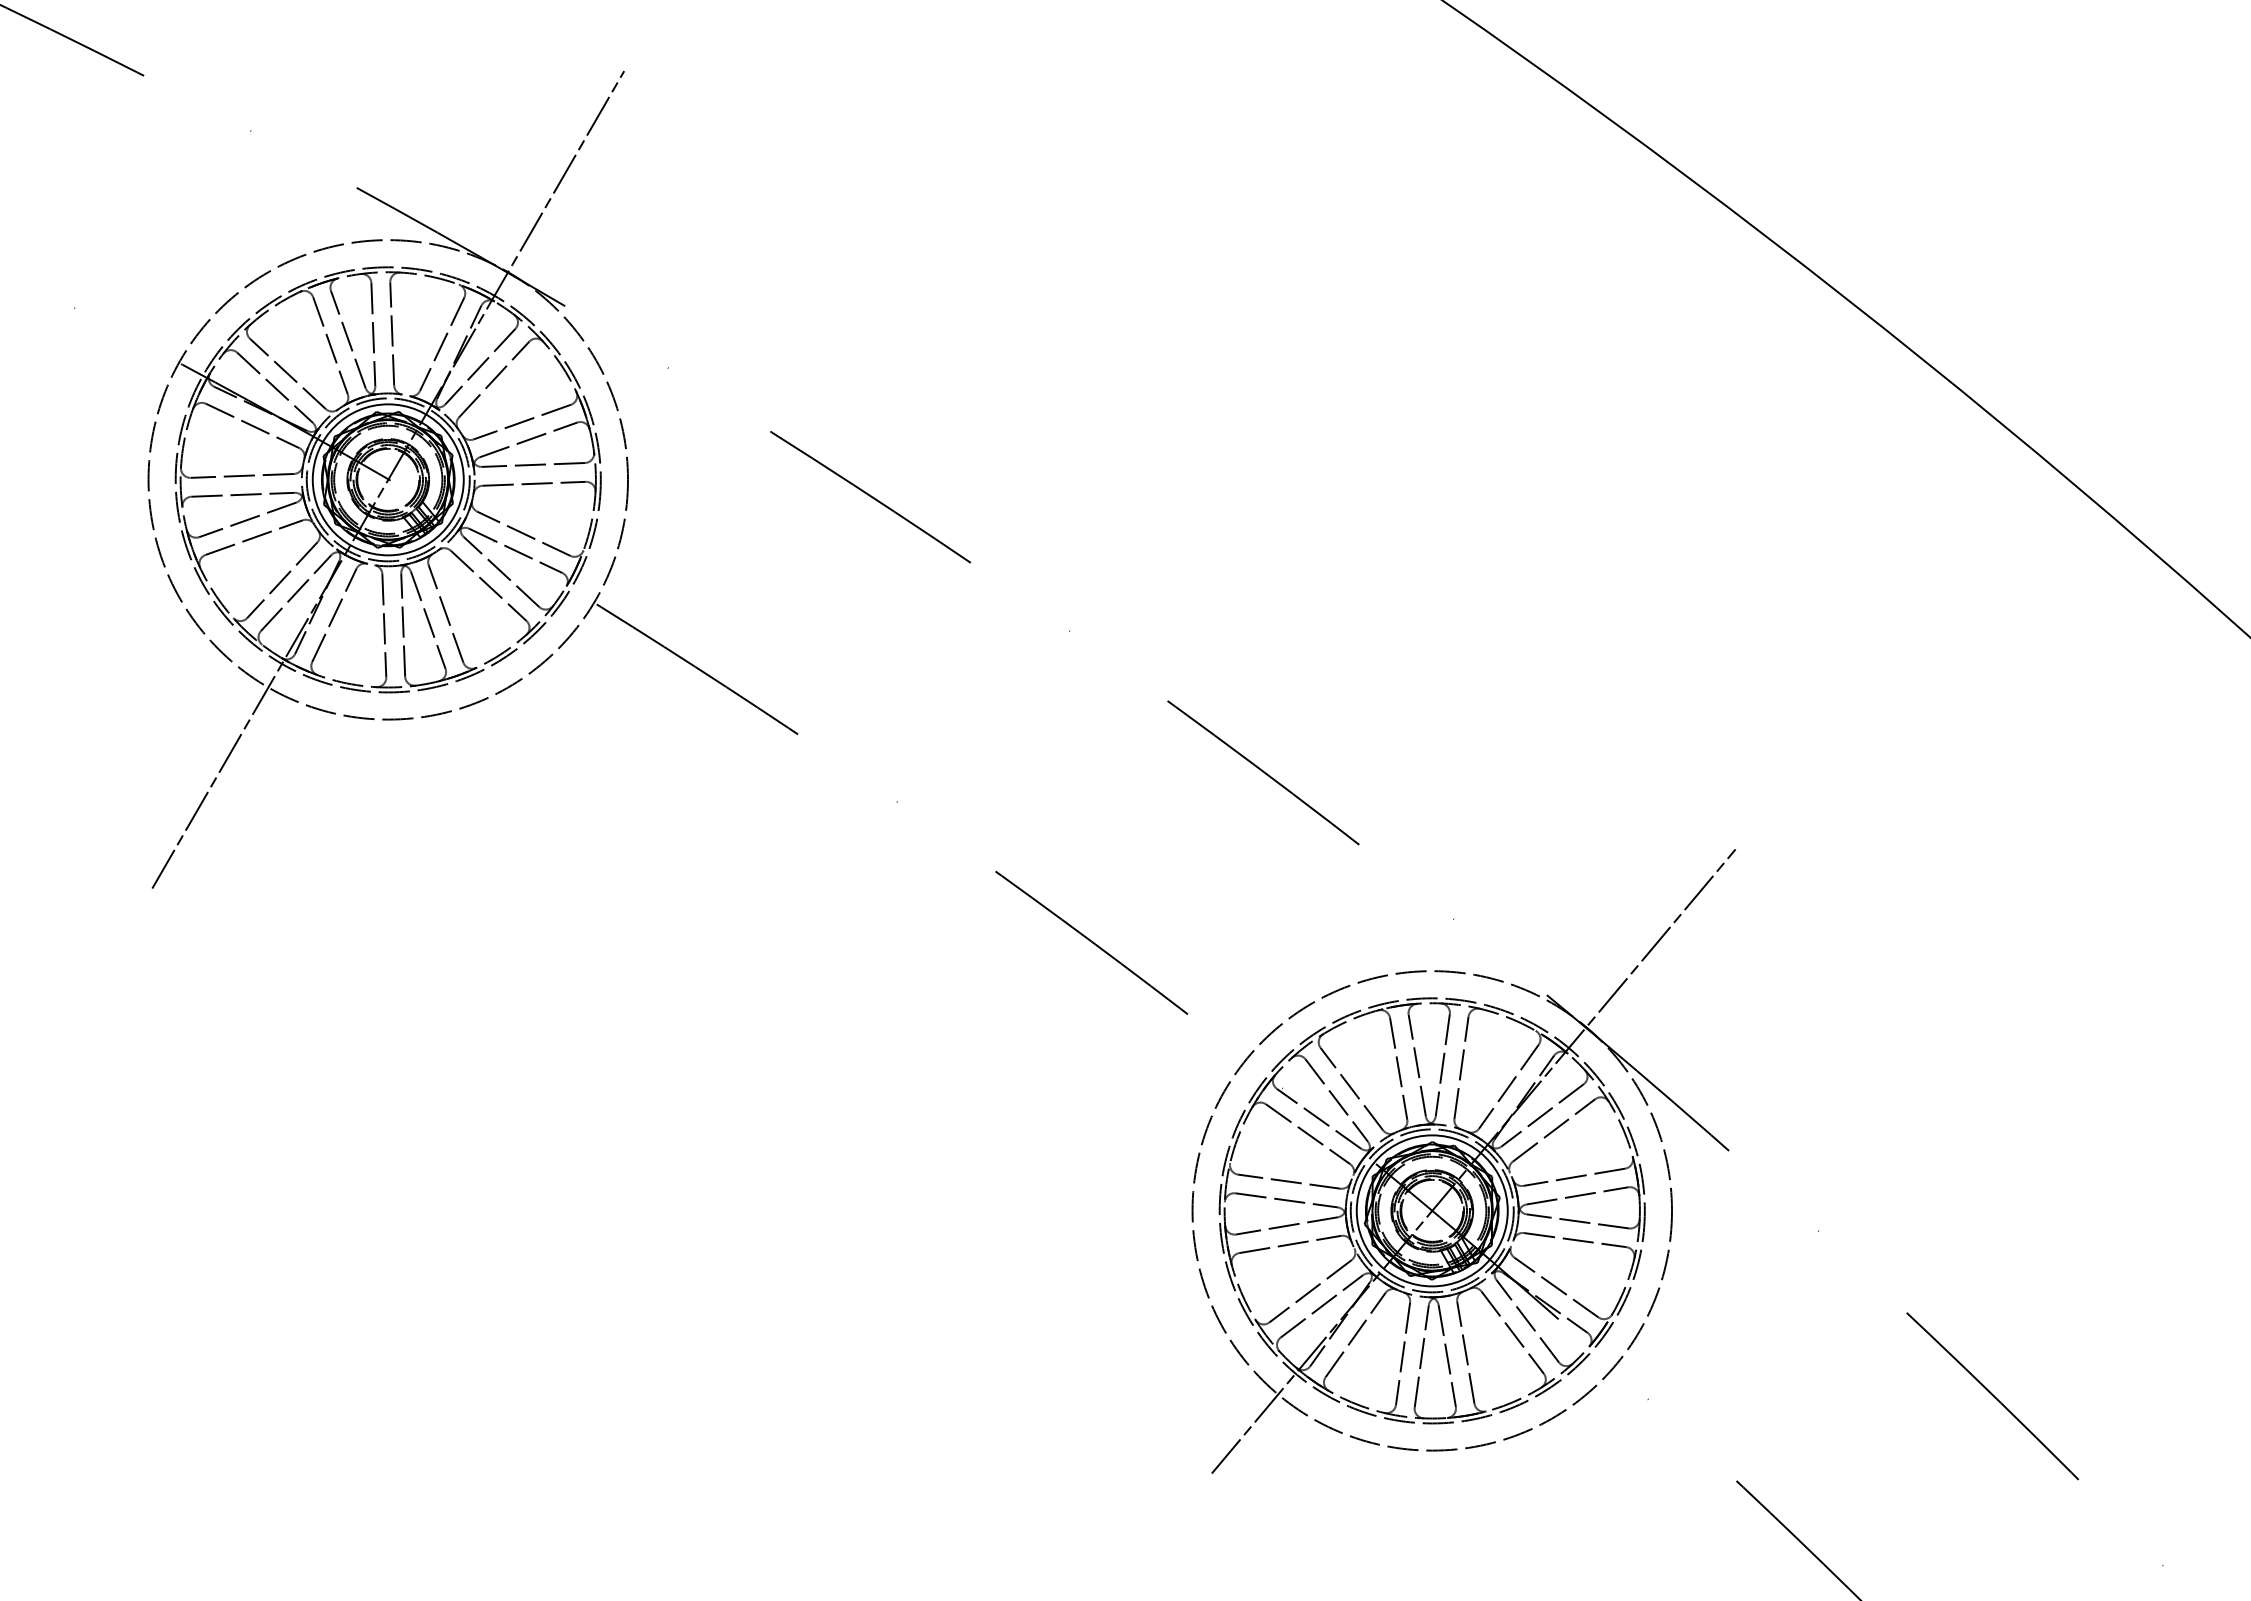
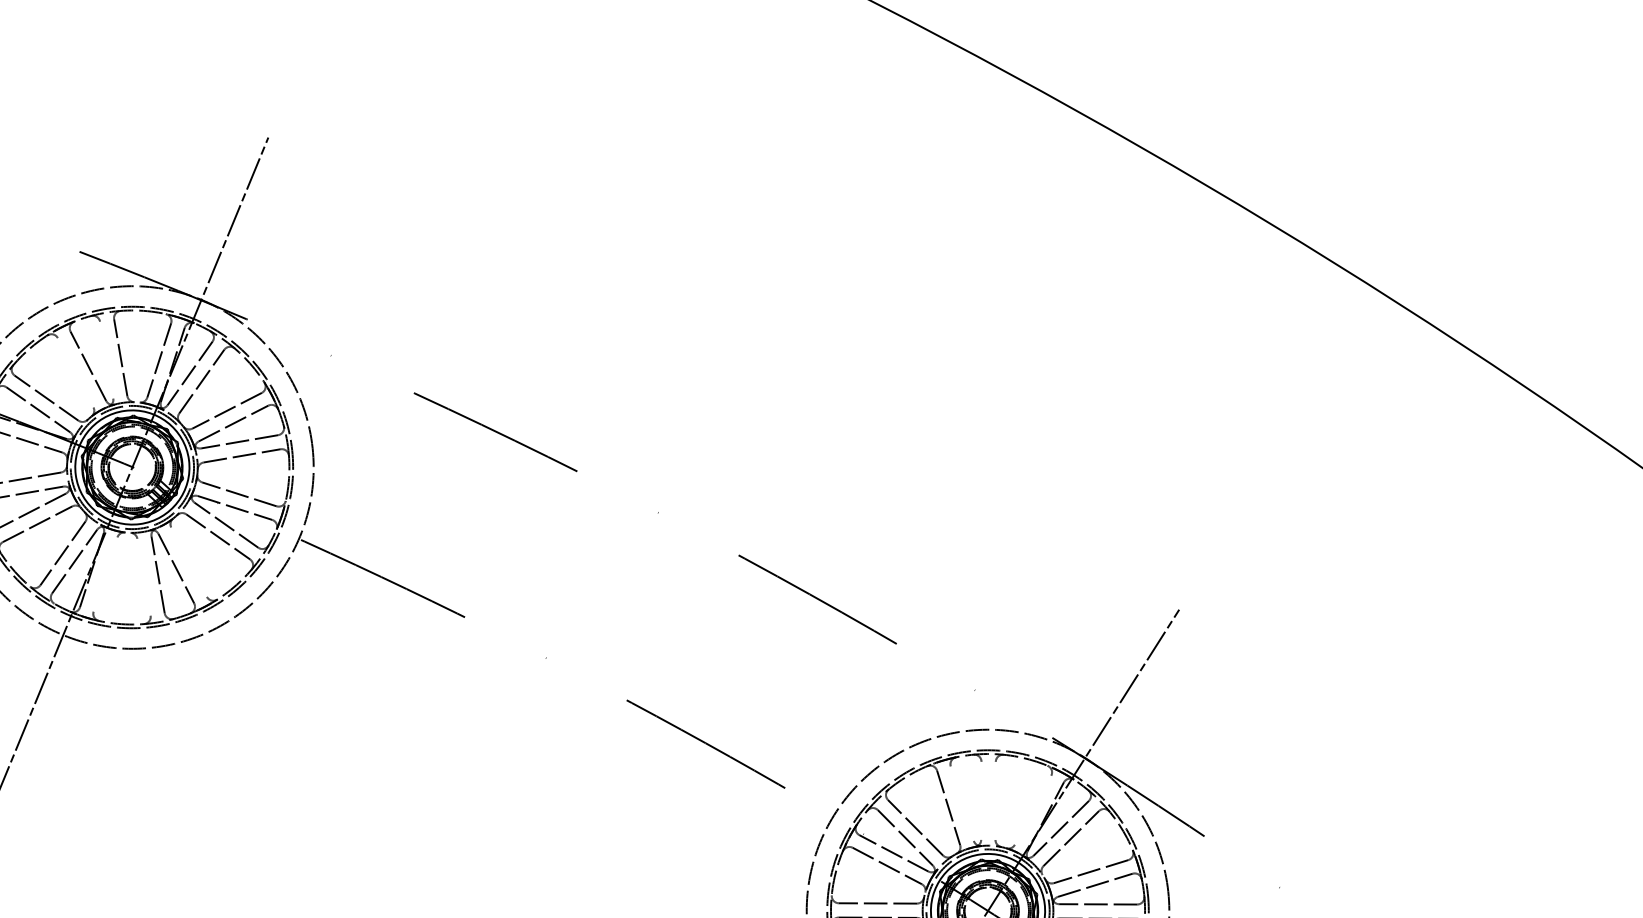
line: (373, 334) -> (106, 360), removed
line: (330, 345) -> (75, 372), removed
line: (445, 613) -> (188, 561), removed
line: (334, 615) -> (105, 574), removed
line: (384, 625) -> (144, 577), removed
line: (1416, 1065) -> (961, 803), removed
line: (1442, 1065) -> (981, 801), removed
line: (1461, 1067) -> (995, 800), removed
line: (1508, 1086) -> (1032, 810), removed

